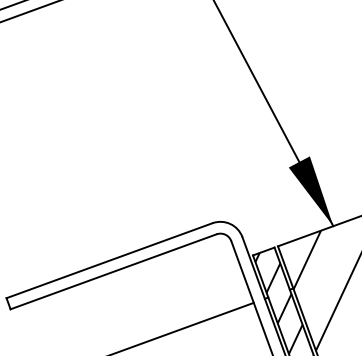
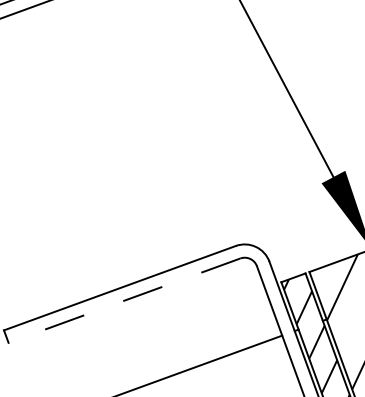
line: (113, 271) -> (124, 300), solid -> dashed

